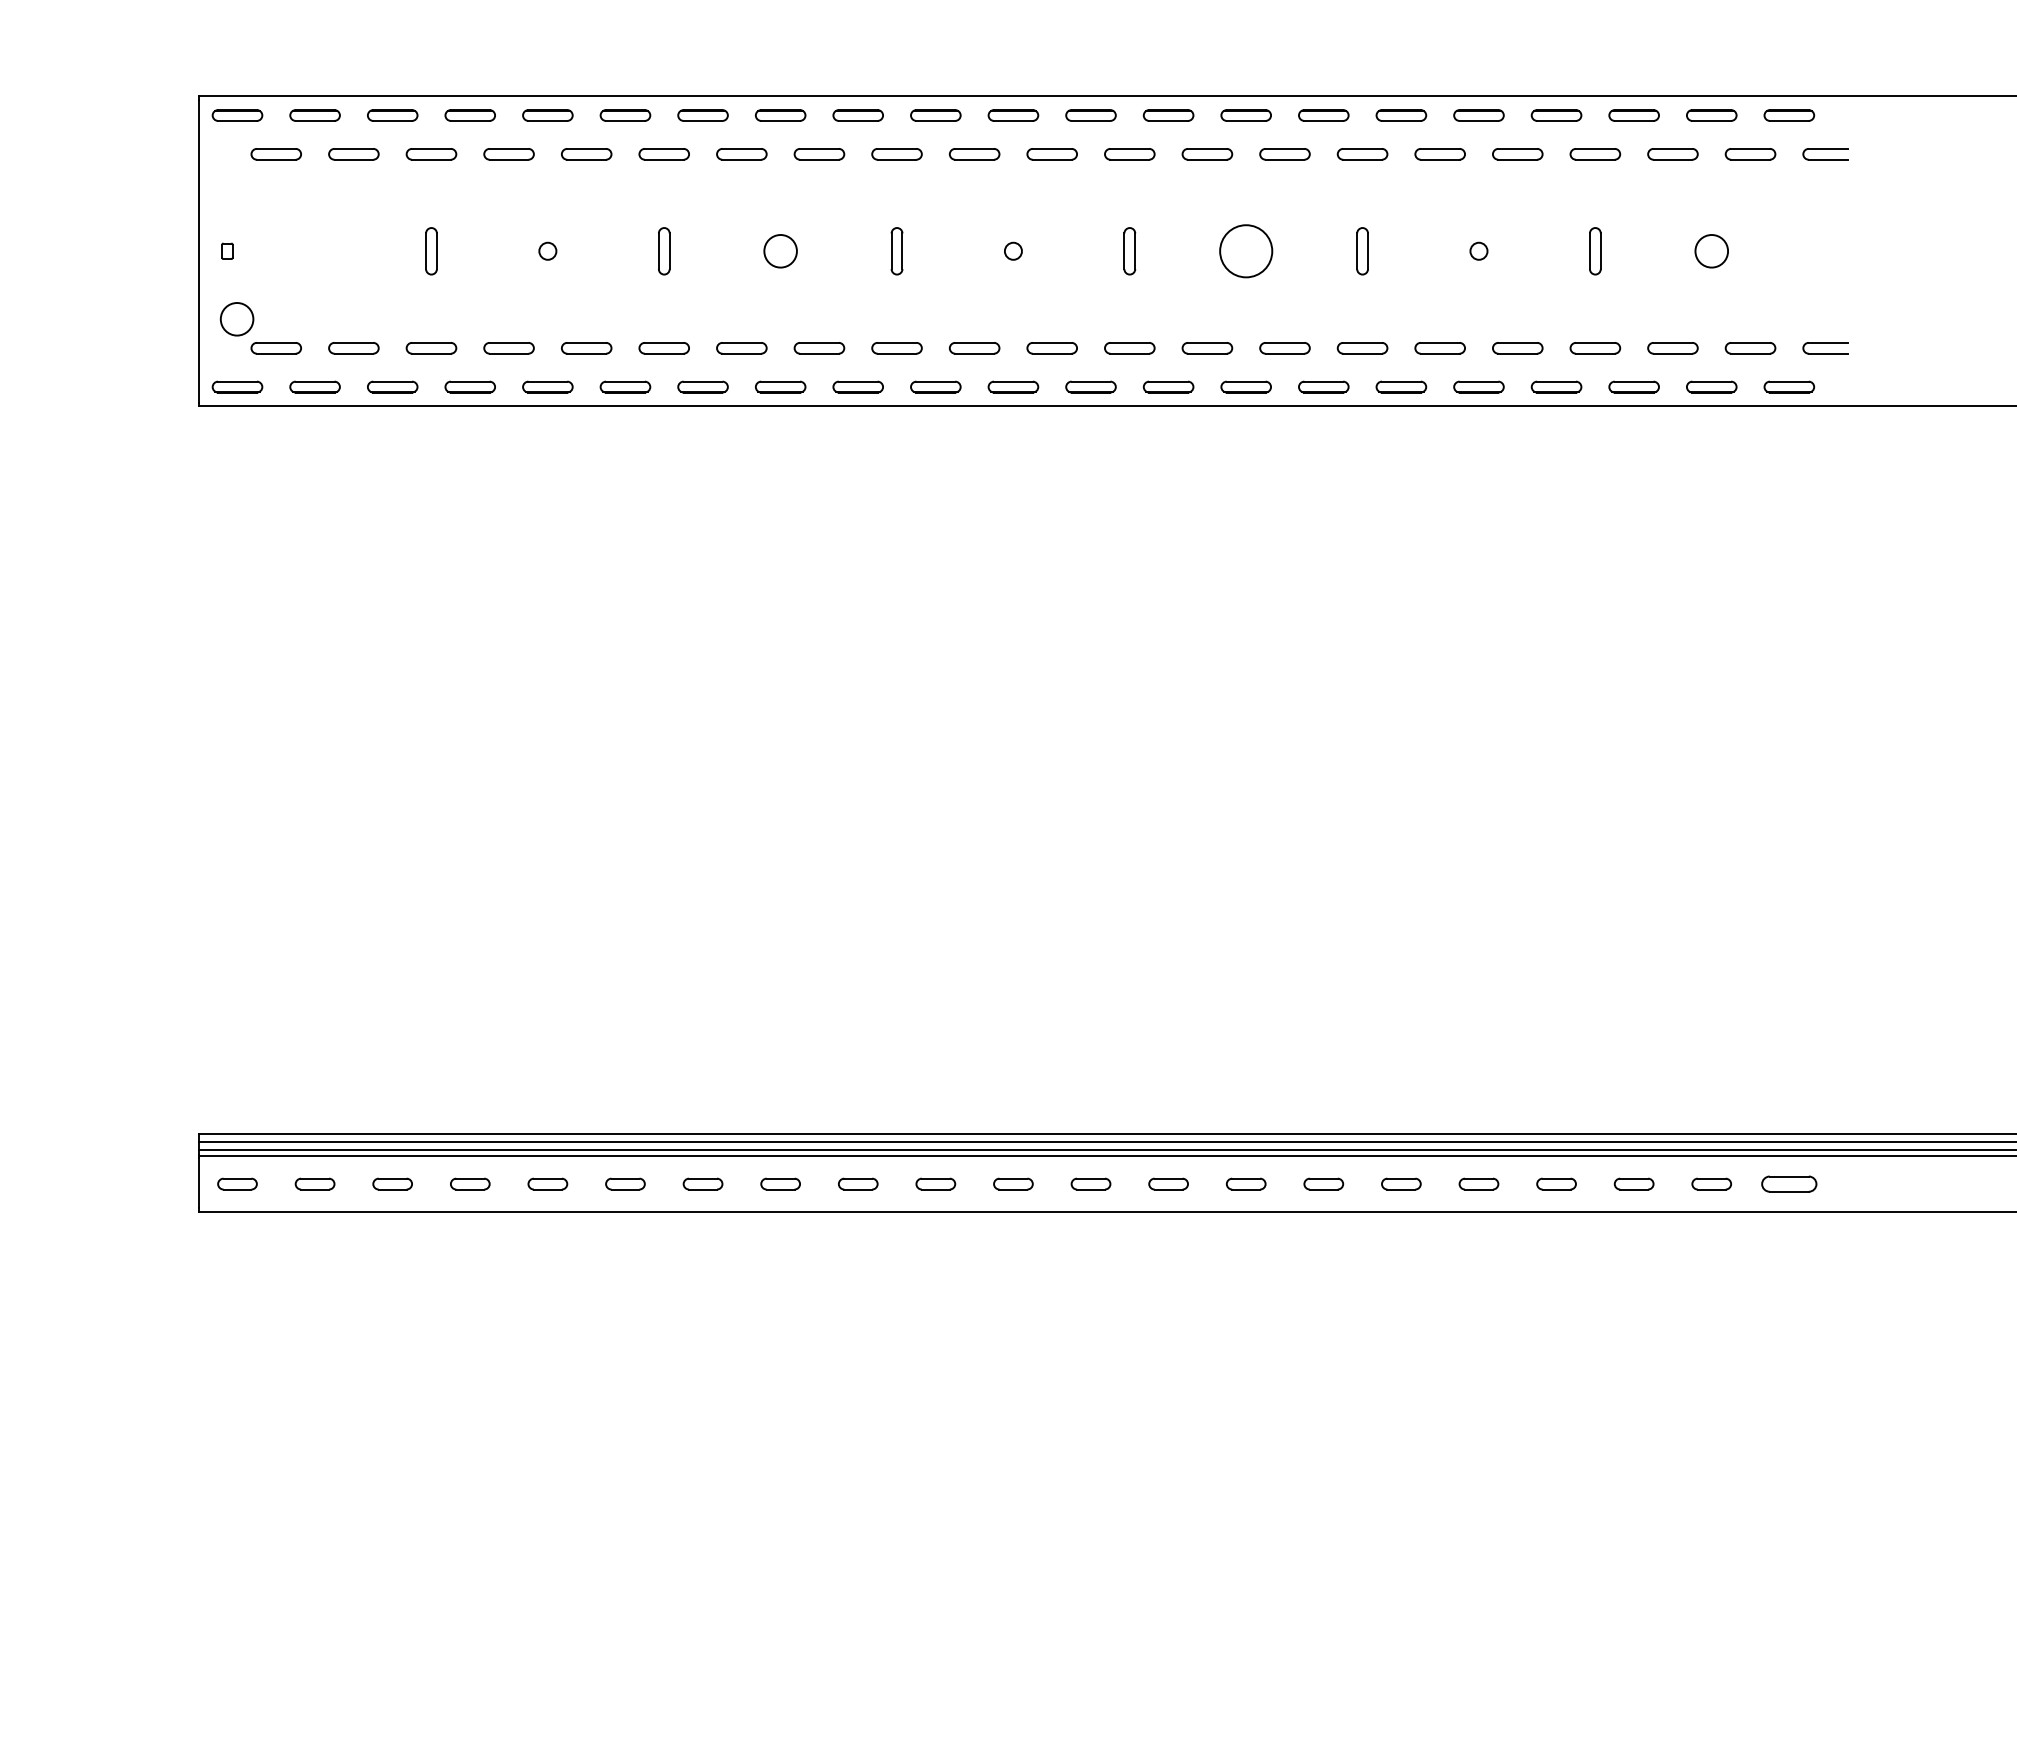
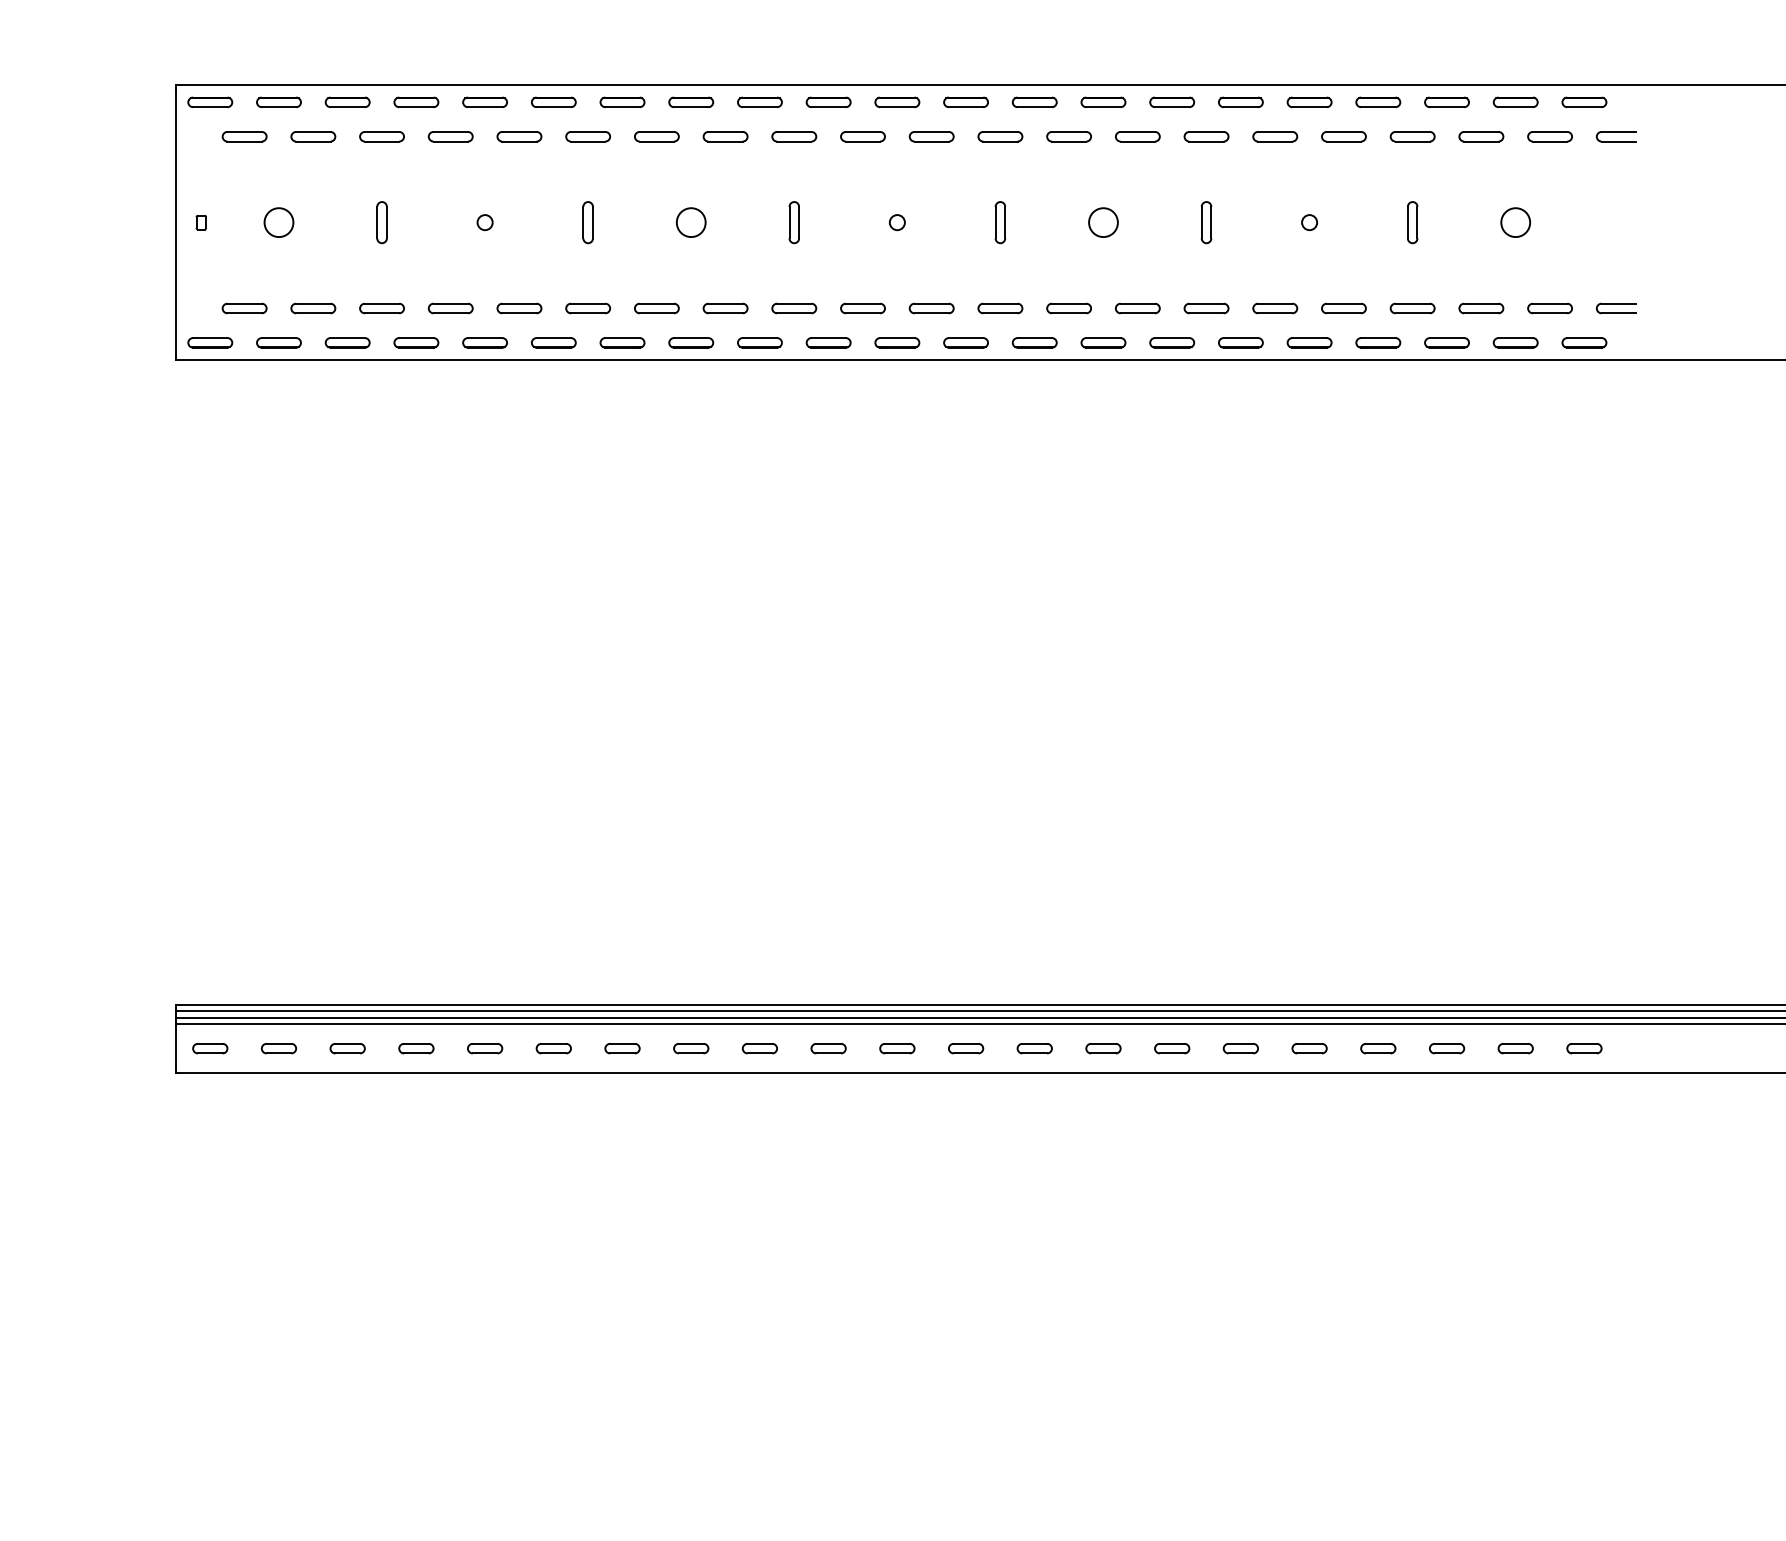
circle: (1245, 251) -> (1102, 222), size x0.62
circle: (236, 319) -> (278, 222), moved
part: (1789, 1183) -> (1584, 1048), size x0.71

